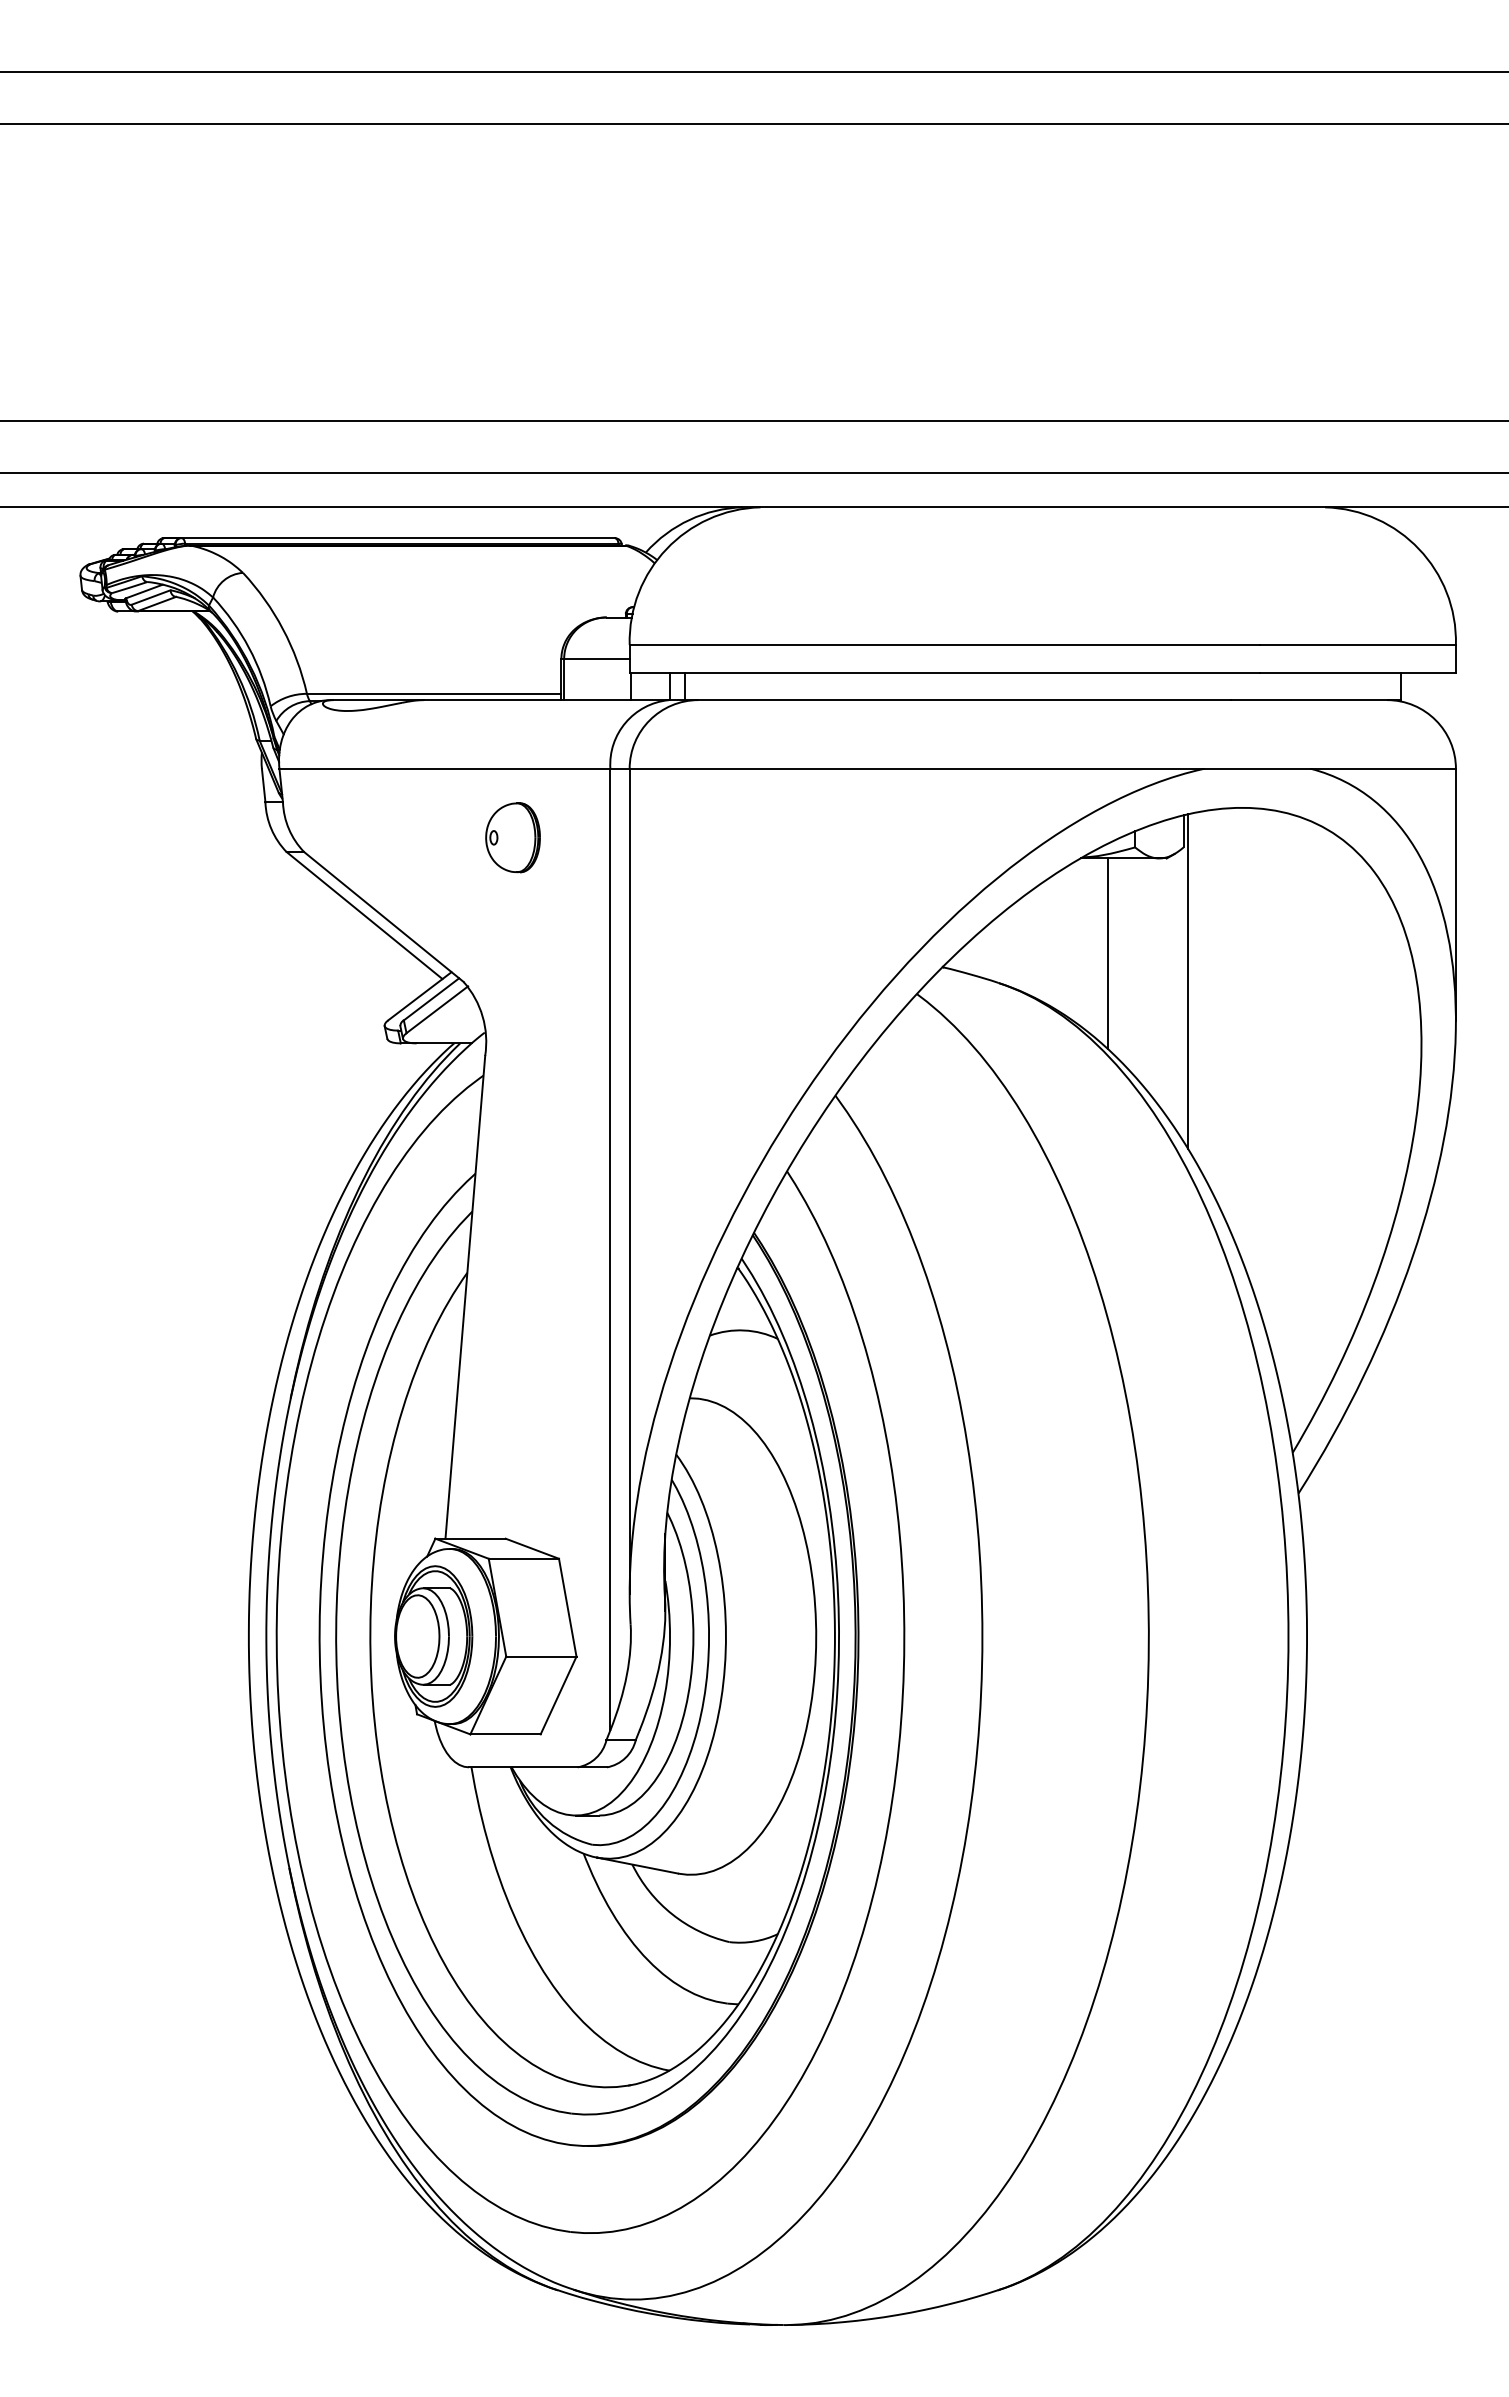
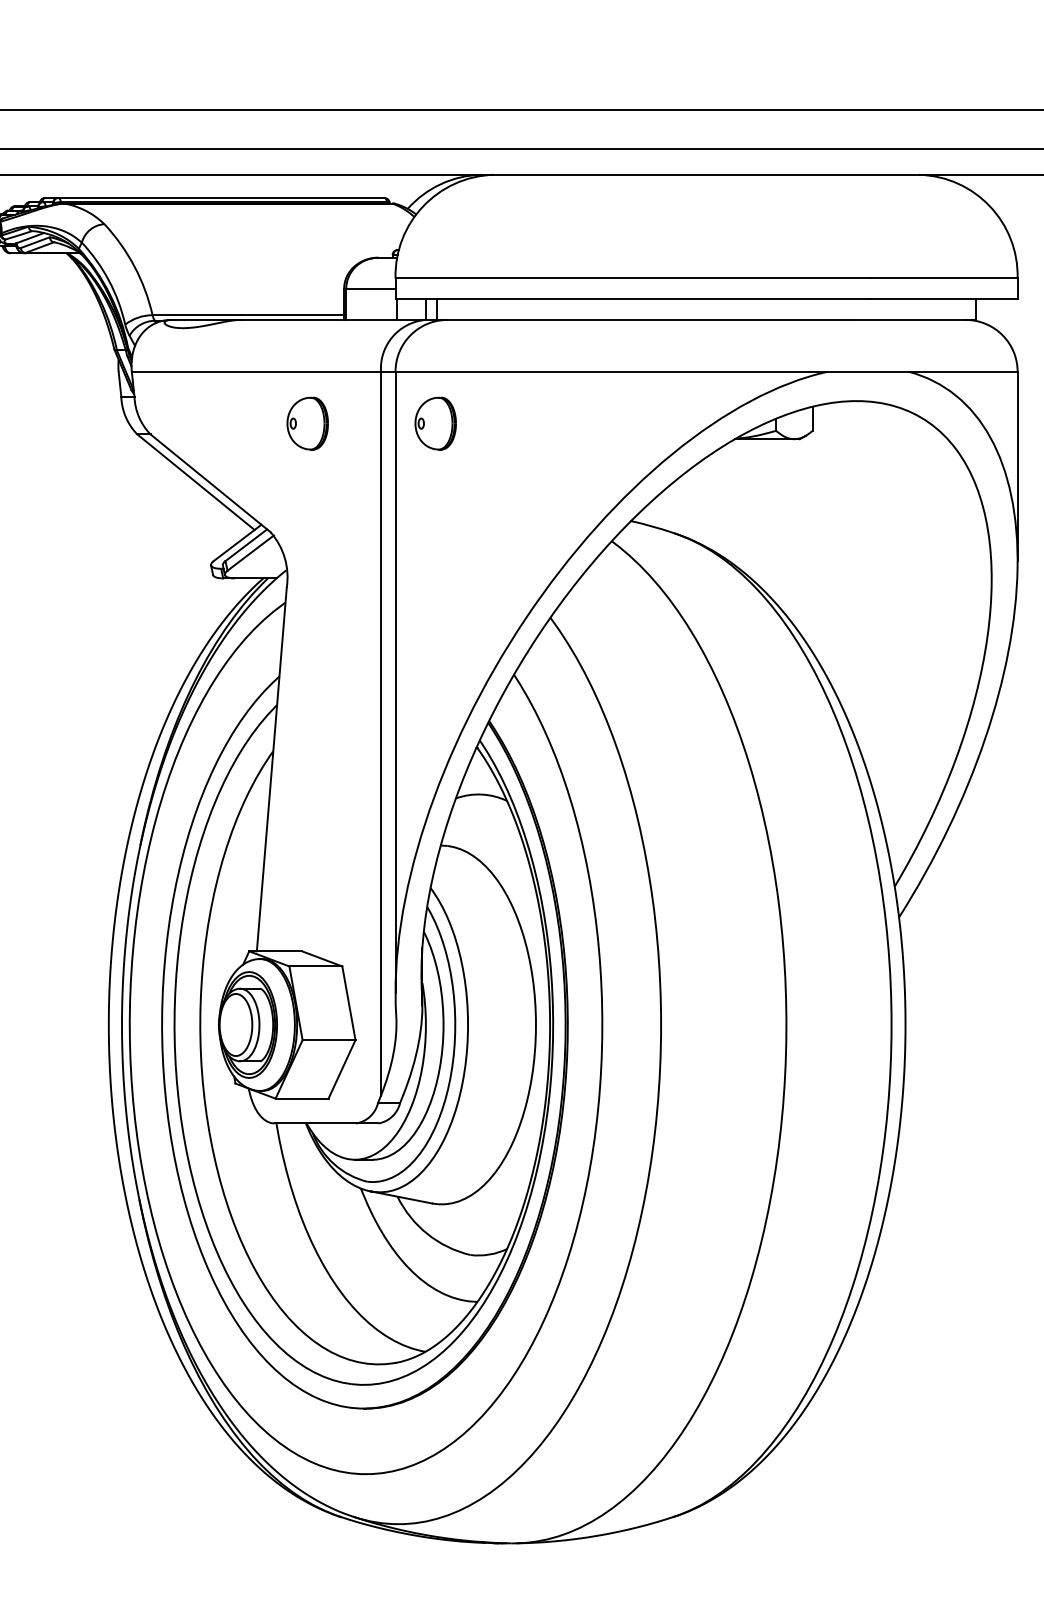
part: (682, 837) -> (435, 423), added
line: (1108, 953) -> (756, 510), removed
line: (1188, 981) -> (816, 531), removed

